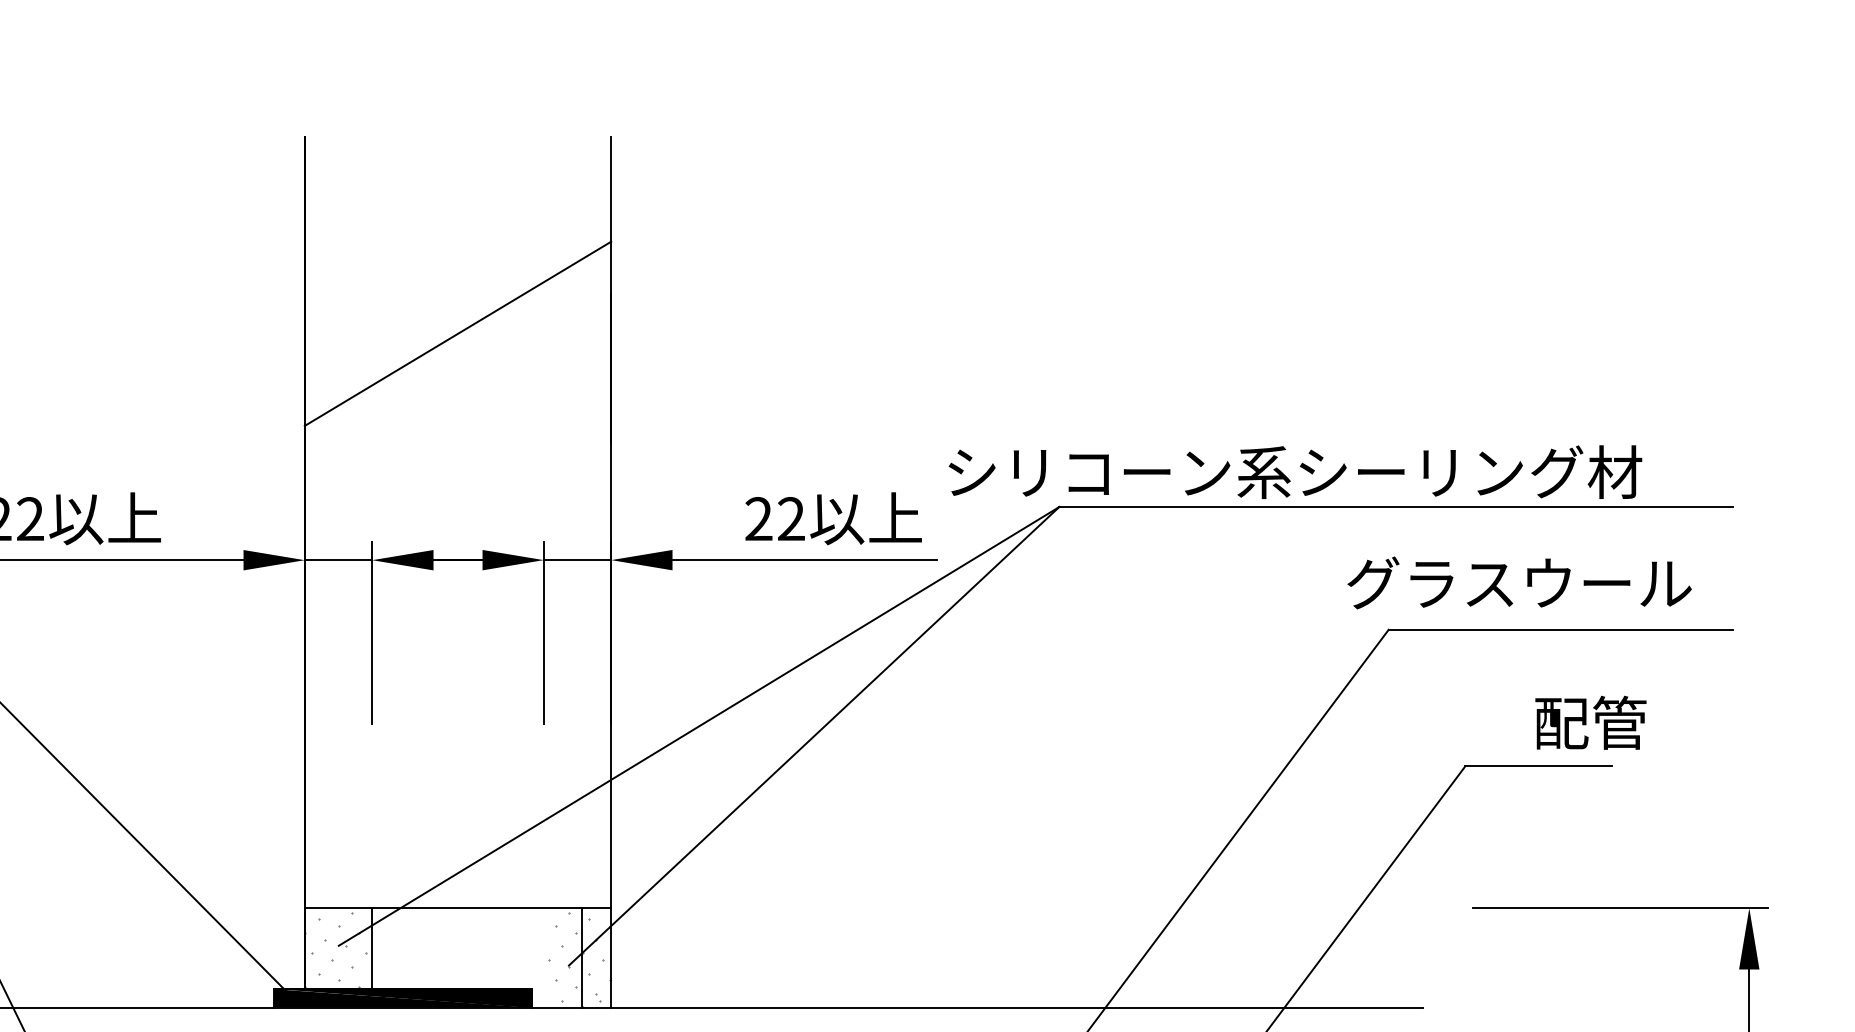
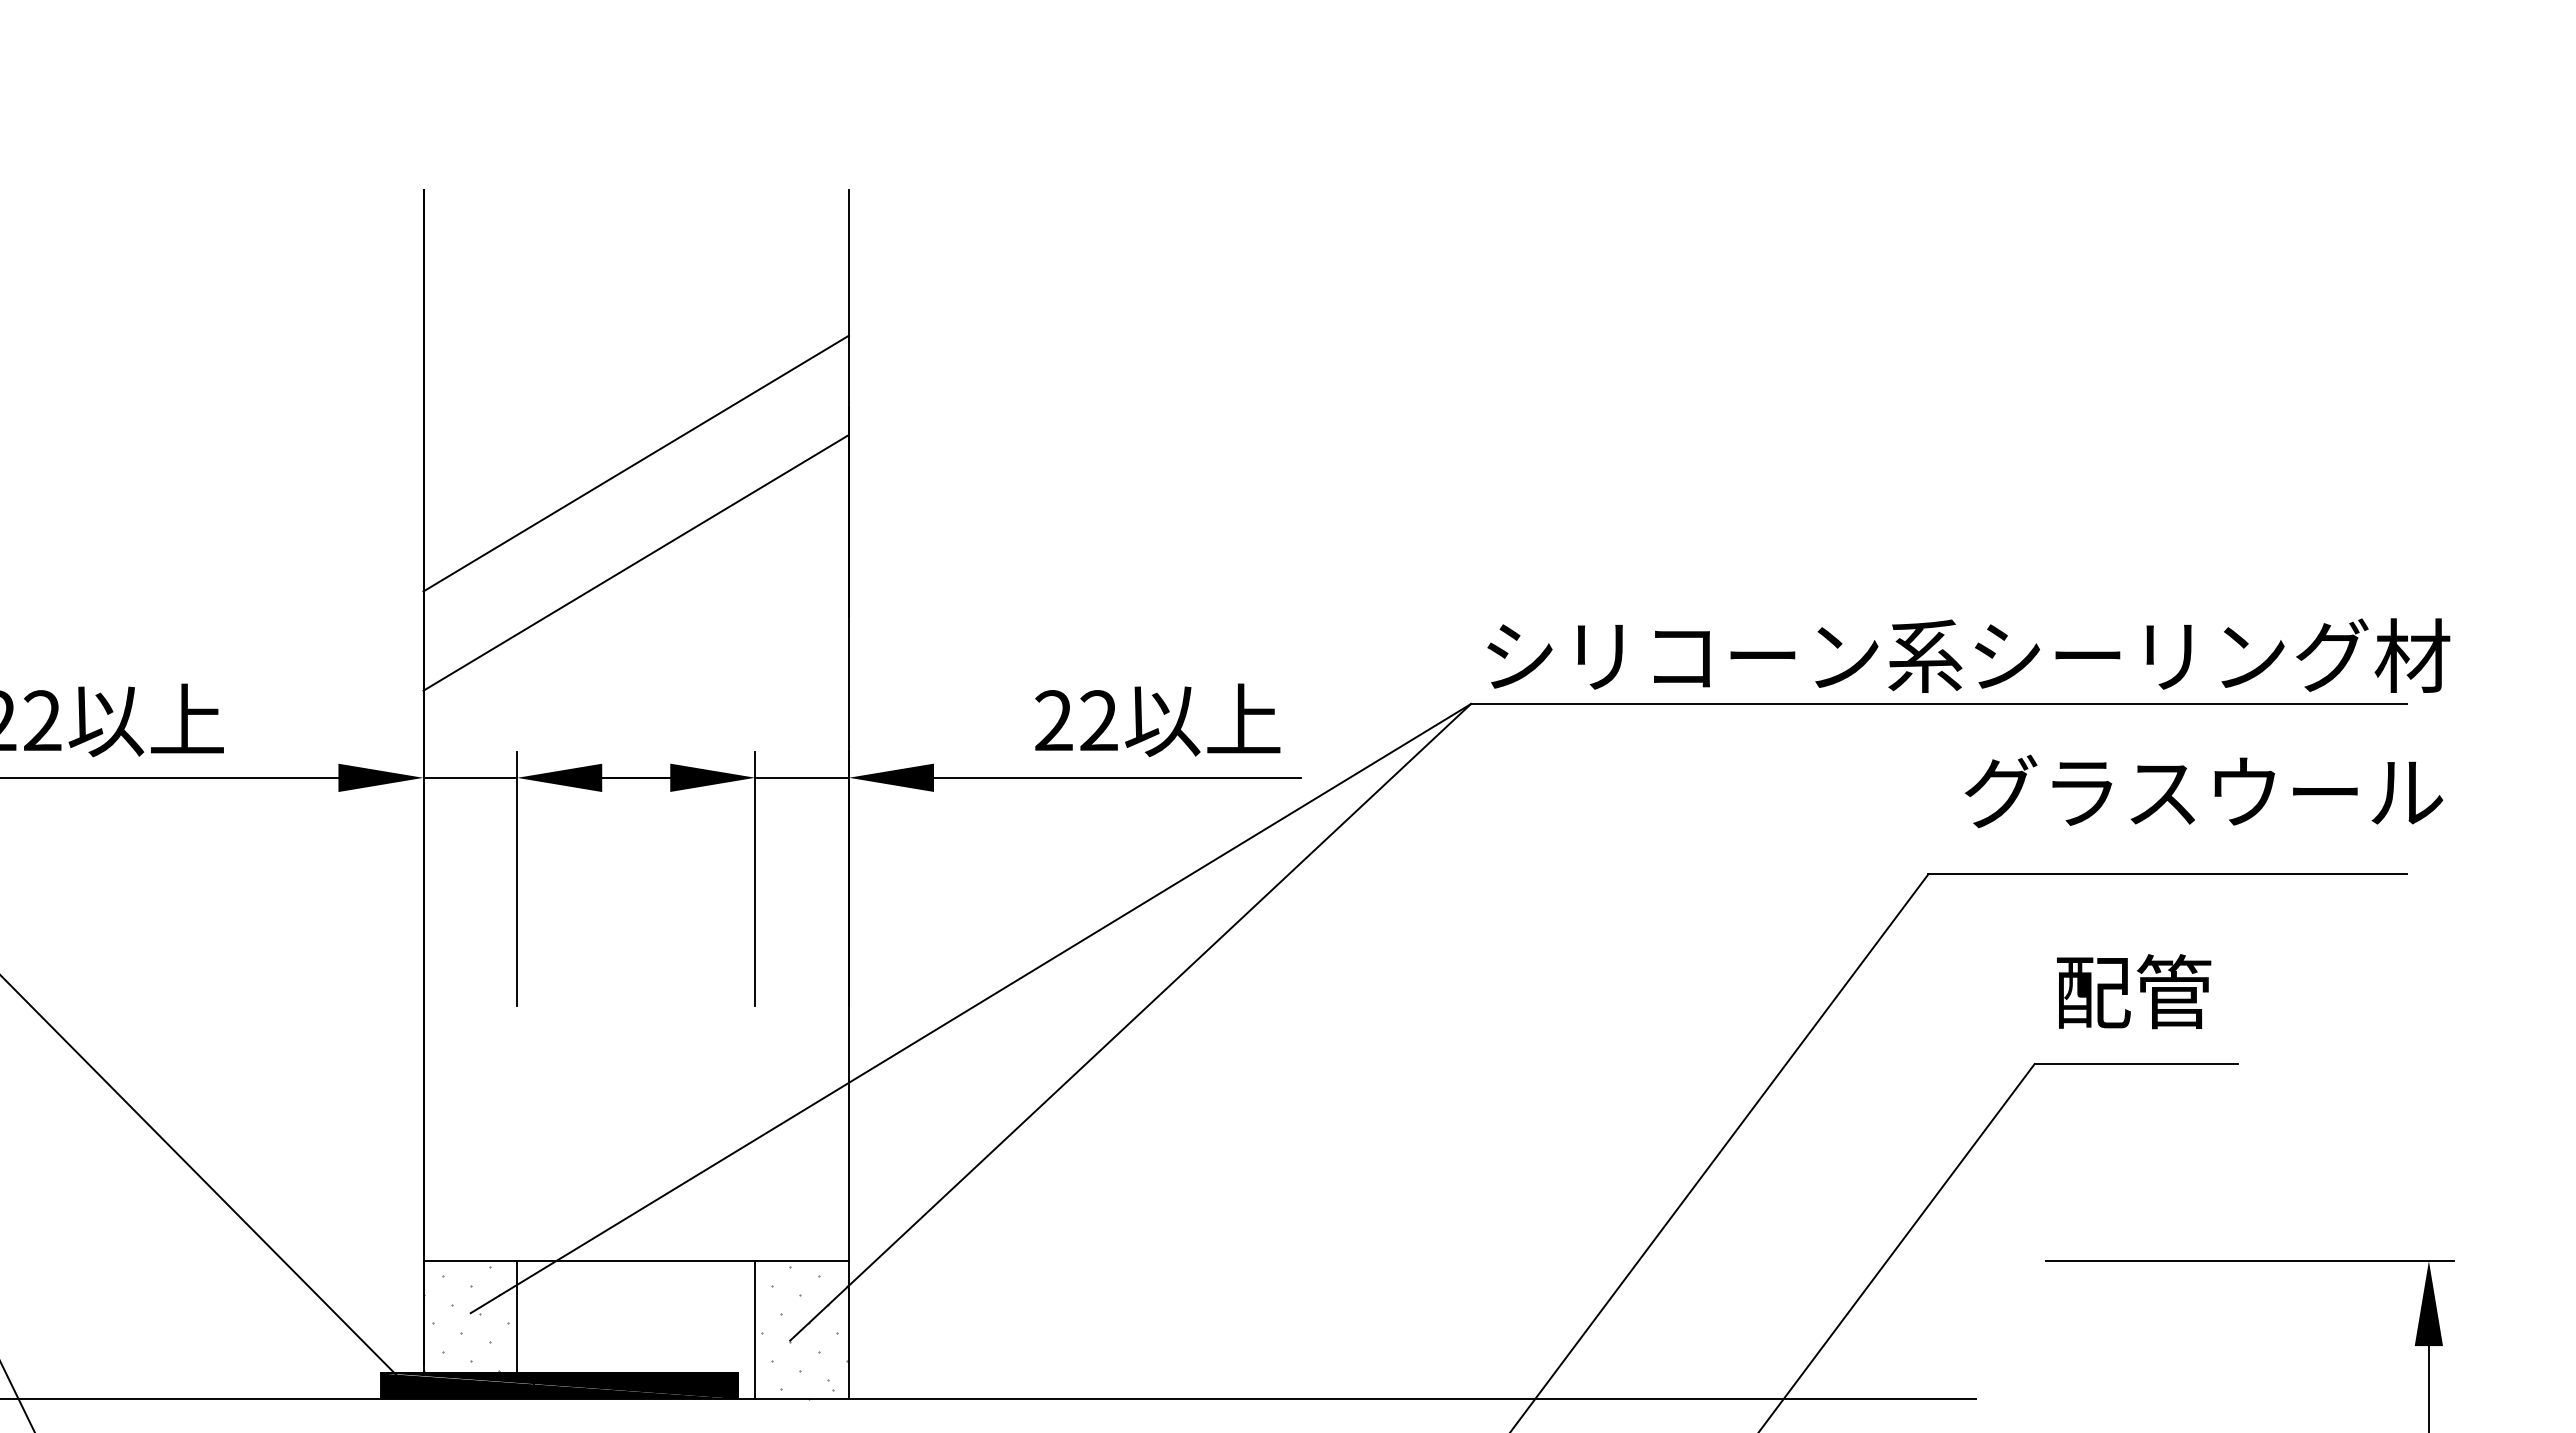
line: (457, 405) -> (635, 562), added
text: (1295, 472) -> (1968, 655), moved
text: (1519, 582) -> (2203, 791), moved
text: (1591, 722) -> (2134, 991), moved
line: (582, 958) -> (755, 1330), moved

